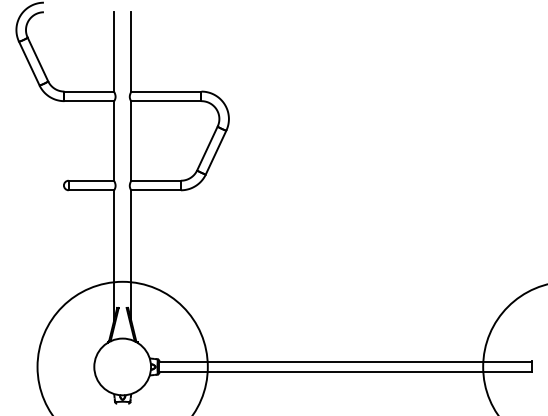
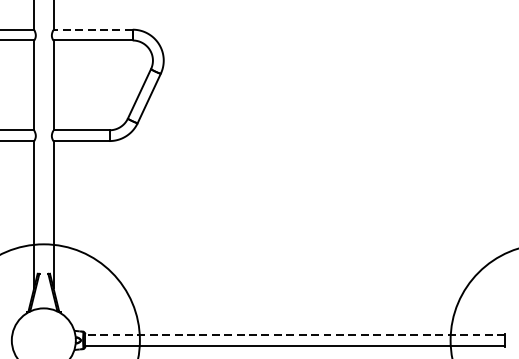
line: (165, 91) -> (92, 29), solid -> dashed
line: (345, 362) -> (295, 335), solid -> dashed

